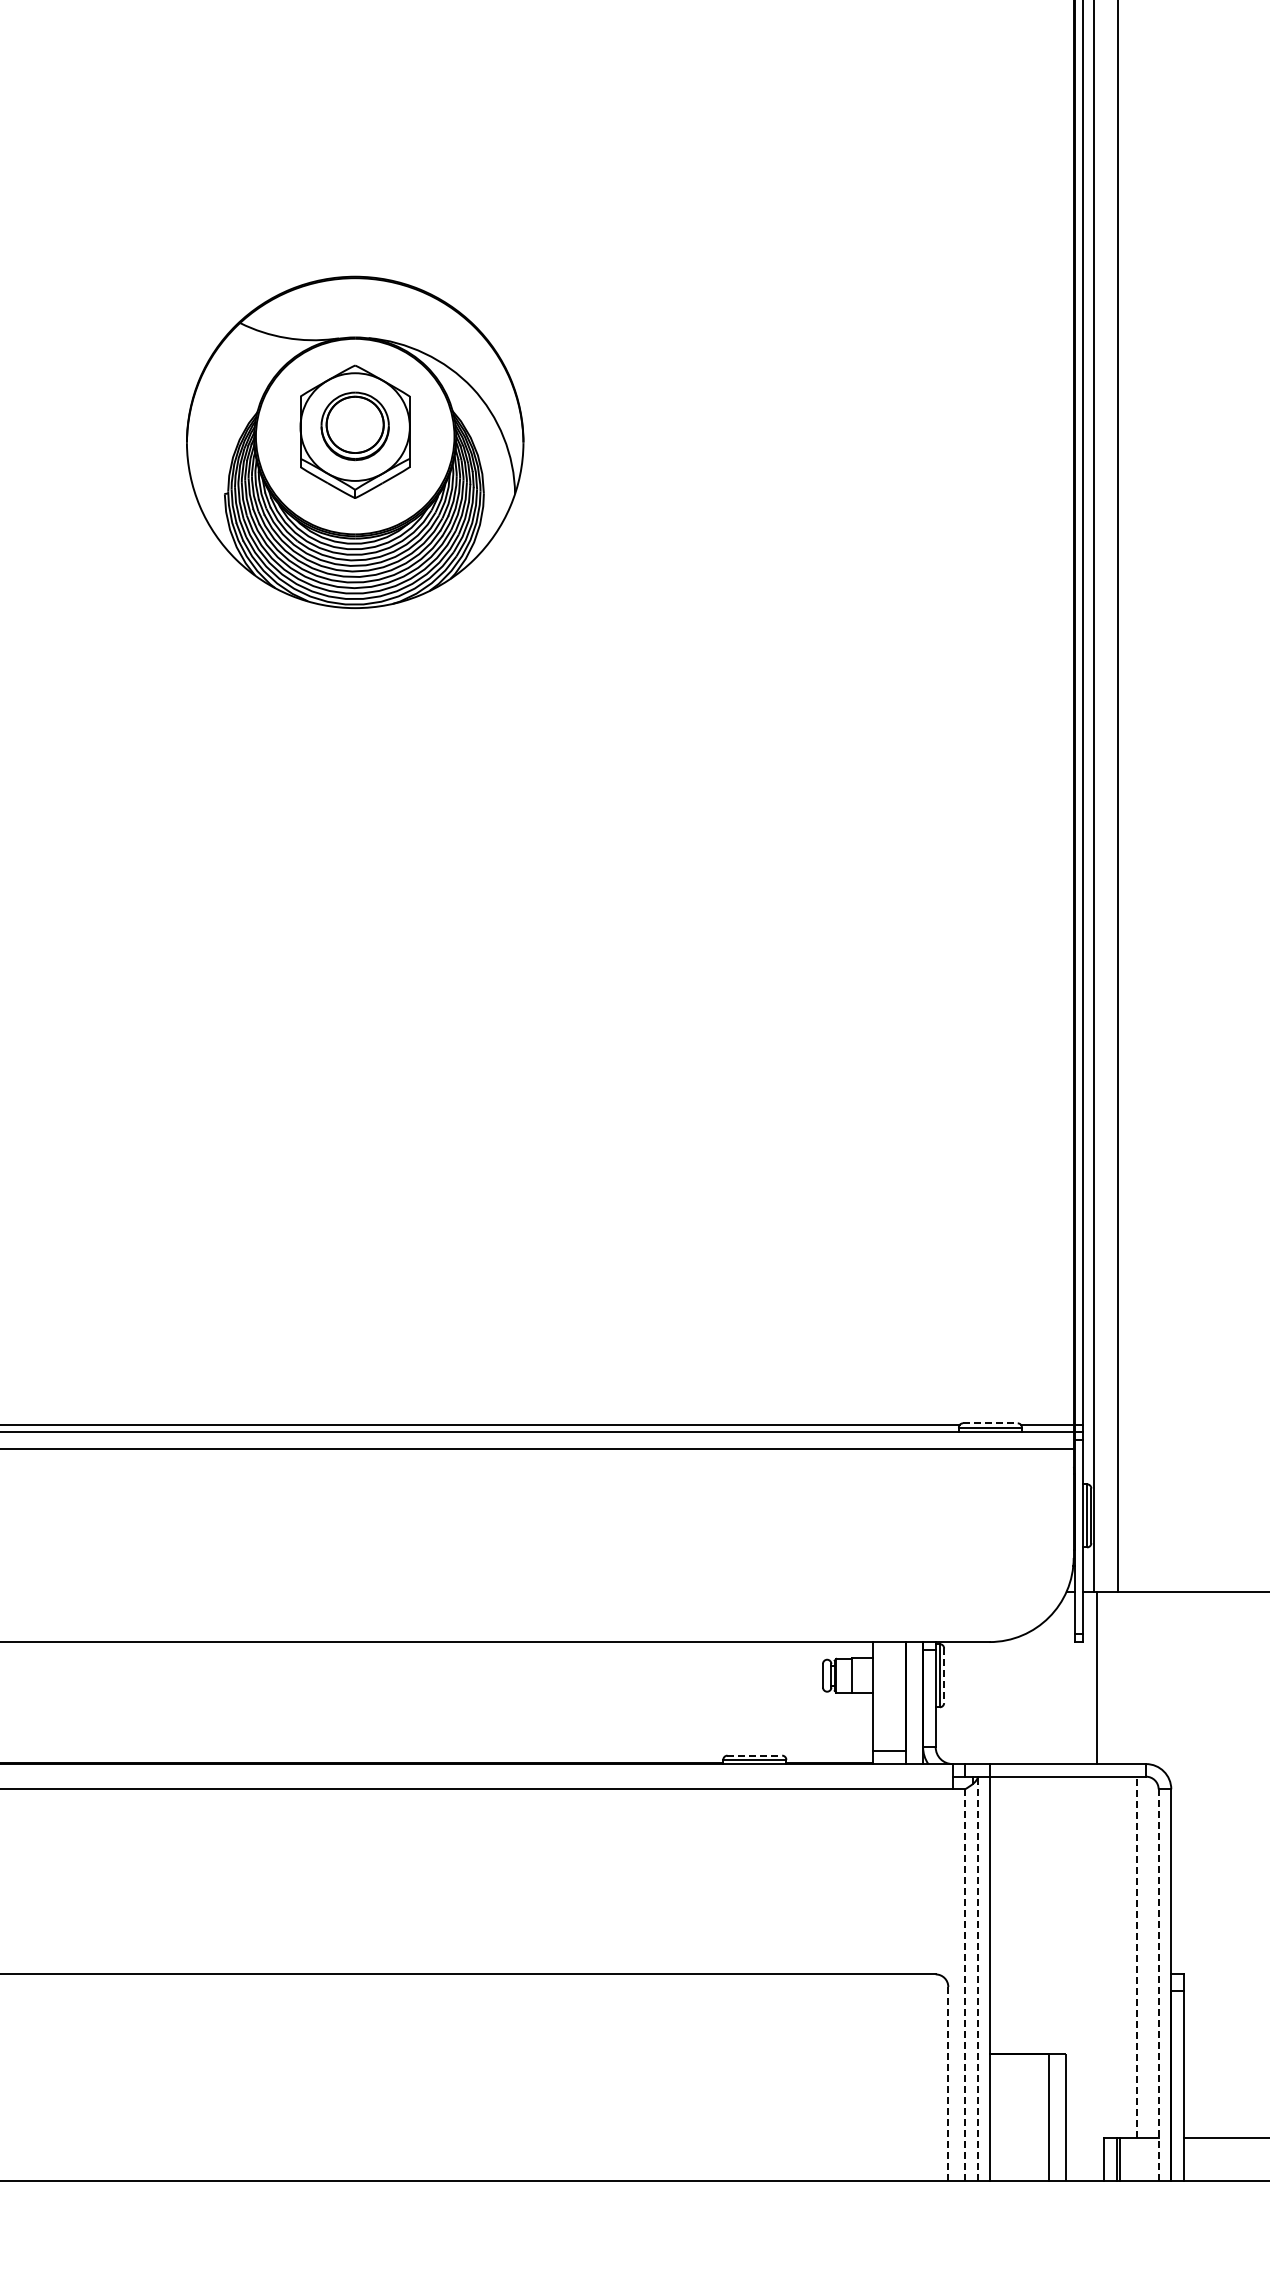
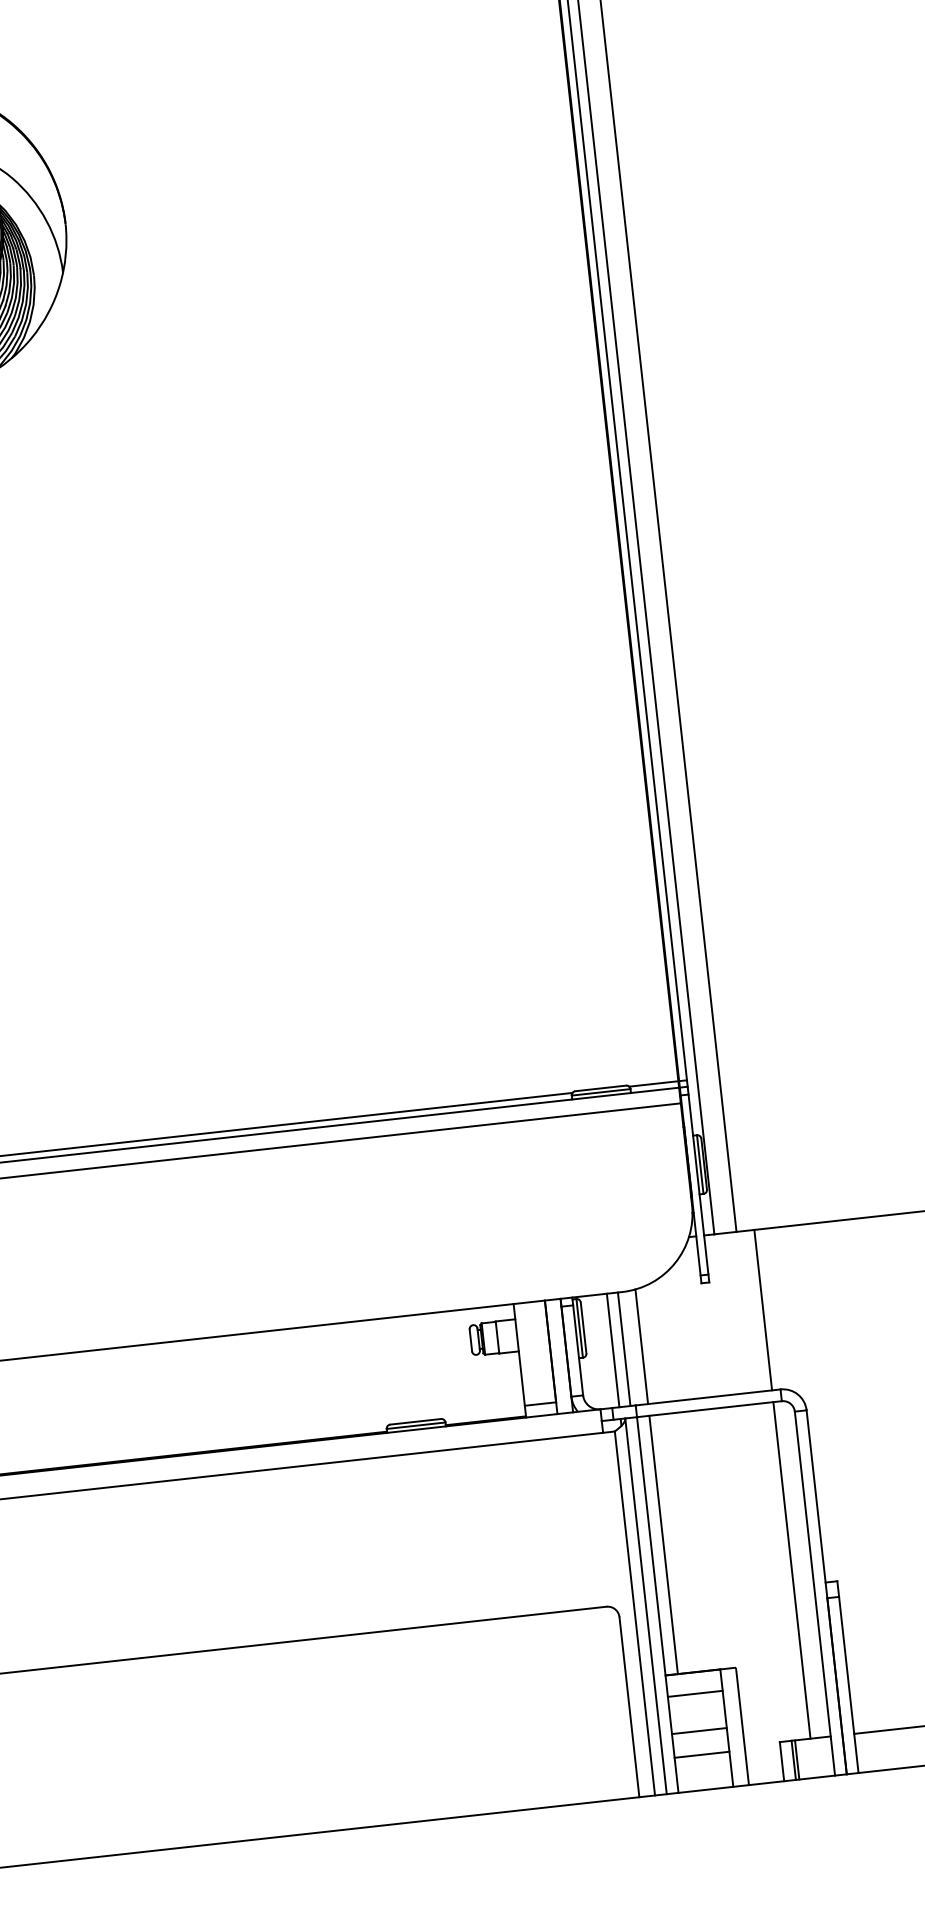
line: (990, 1423) -> (600, 1088), dashed -> solid
line: (944, 1676) -> (584, 1328), dashed -> solid
line: (1096, 1677) -> (762, 1309), moved
line: (1003, 1702) -> (641, 1346), added
line: (972, 1703) -> (612, 1350), added
line: (984, 1703) -> (624, 1349), added
line: (755, 1755) -> (416, 1421), dashed -> solid
line: (1003, 1915) -> (663, 1544), added
line: (1136, 1957) -> (791, 1570), dashed -> solid
line: (977, 1978) -> (645, 1606), dashed -> solid
line: (965, 1984) -> (635, 1613), dashed -> solid
line: (1158, 1984) -> (814, 1593), dashed -> solid
line: (1019, 2077) -> (694, 1694), added
line: (948, 2083) -> (629, 1706), dashed -> solid
line: (1019, 2117) -> (699, 1731), added
line: (1019, 2142) -> (701, 1754), added

